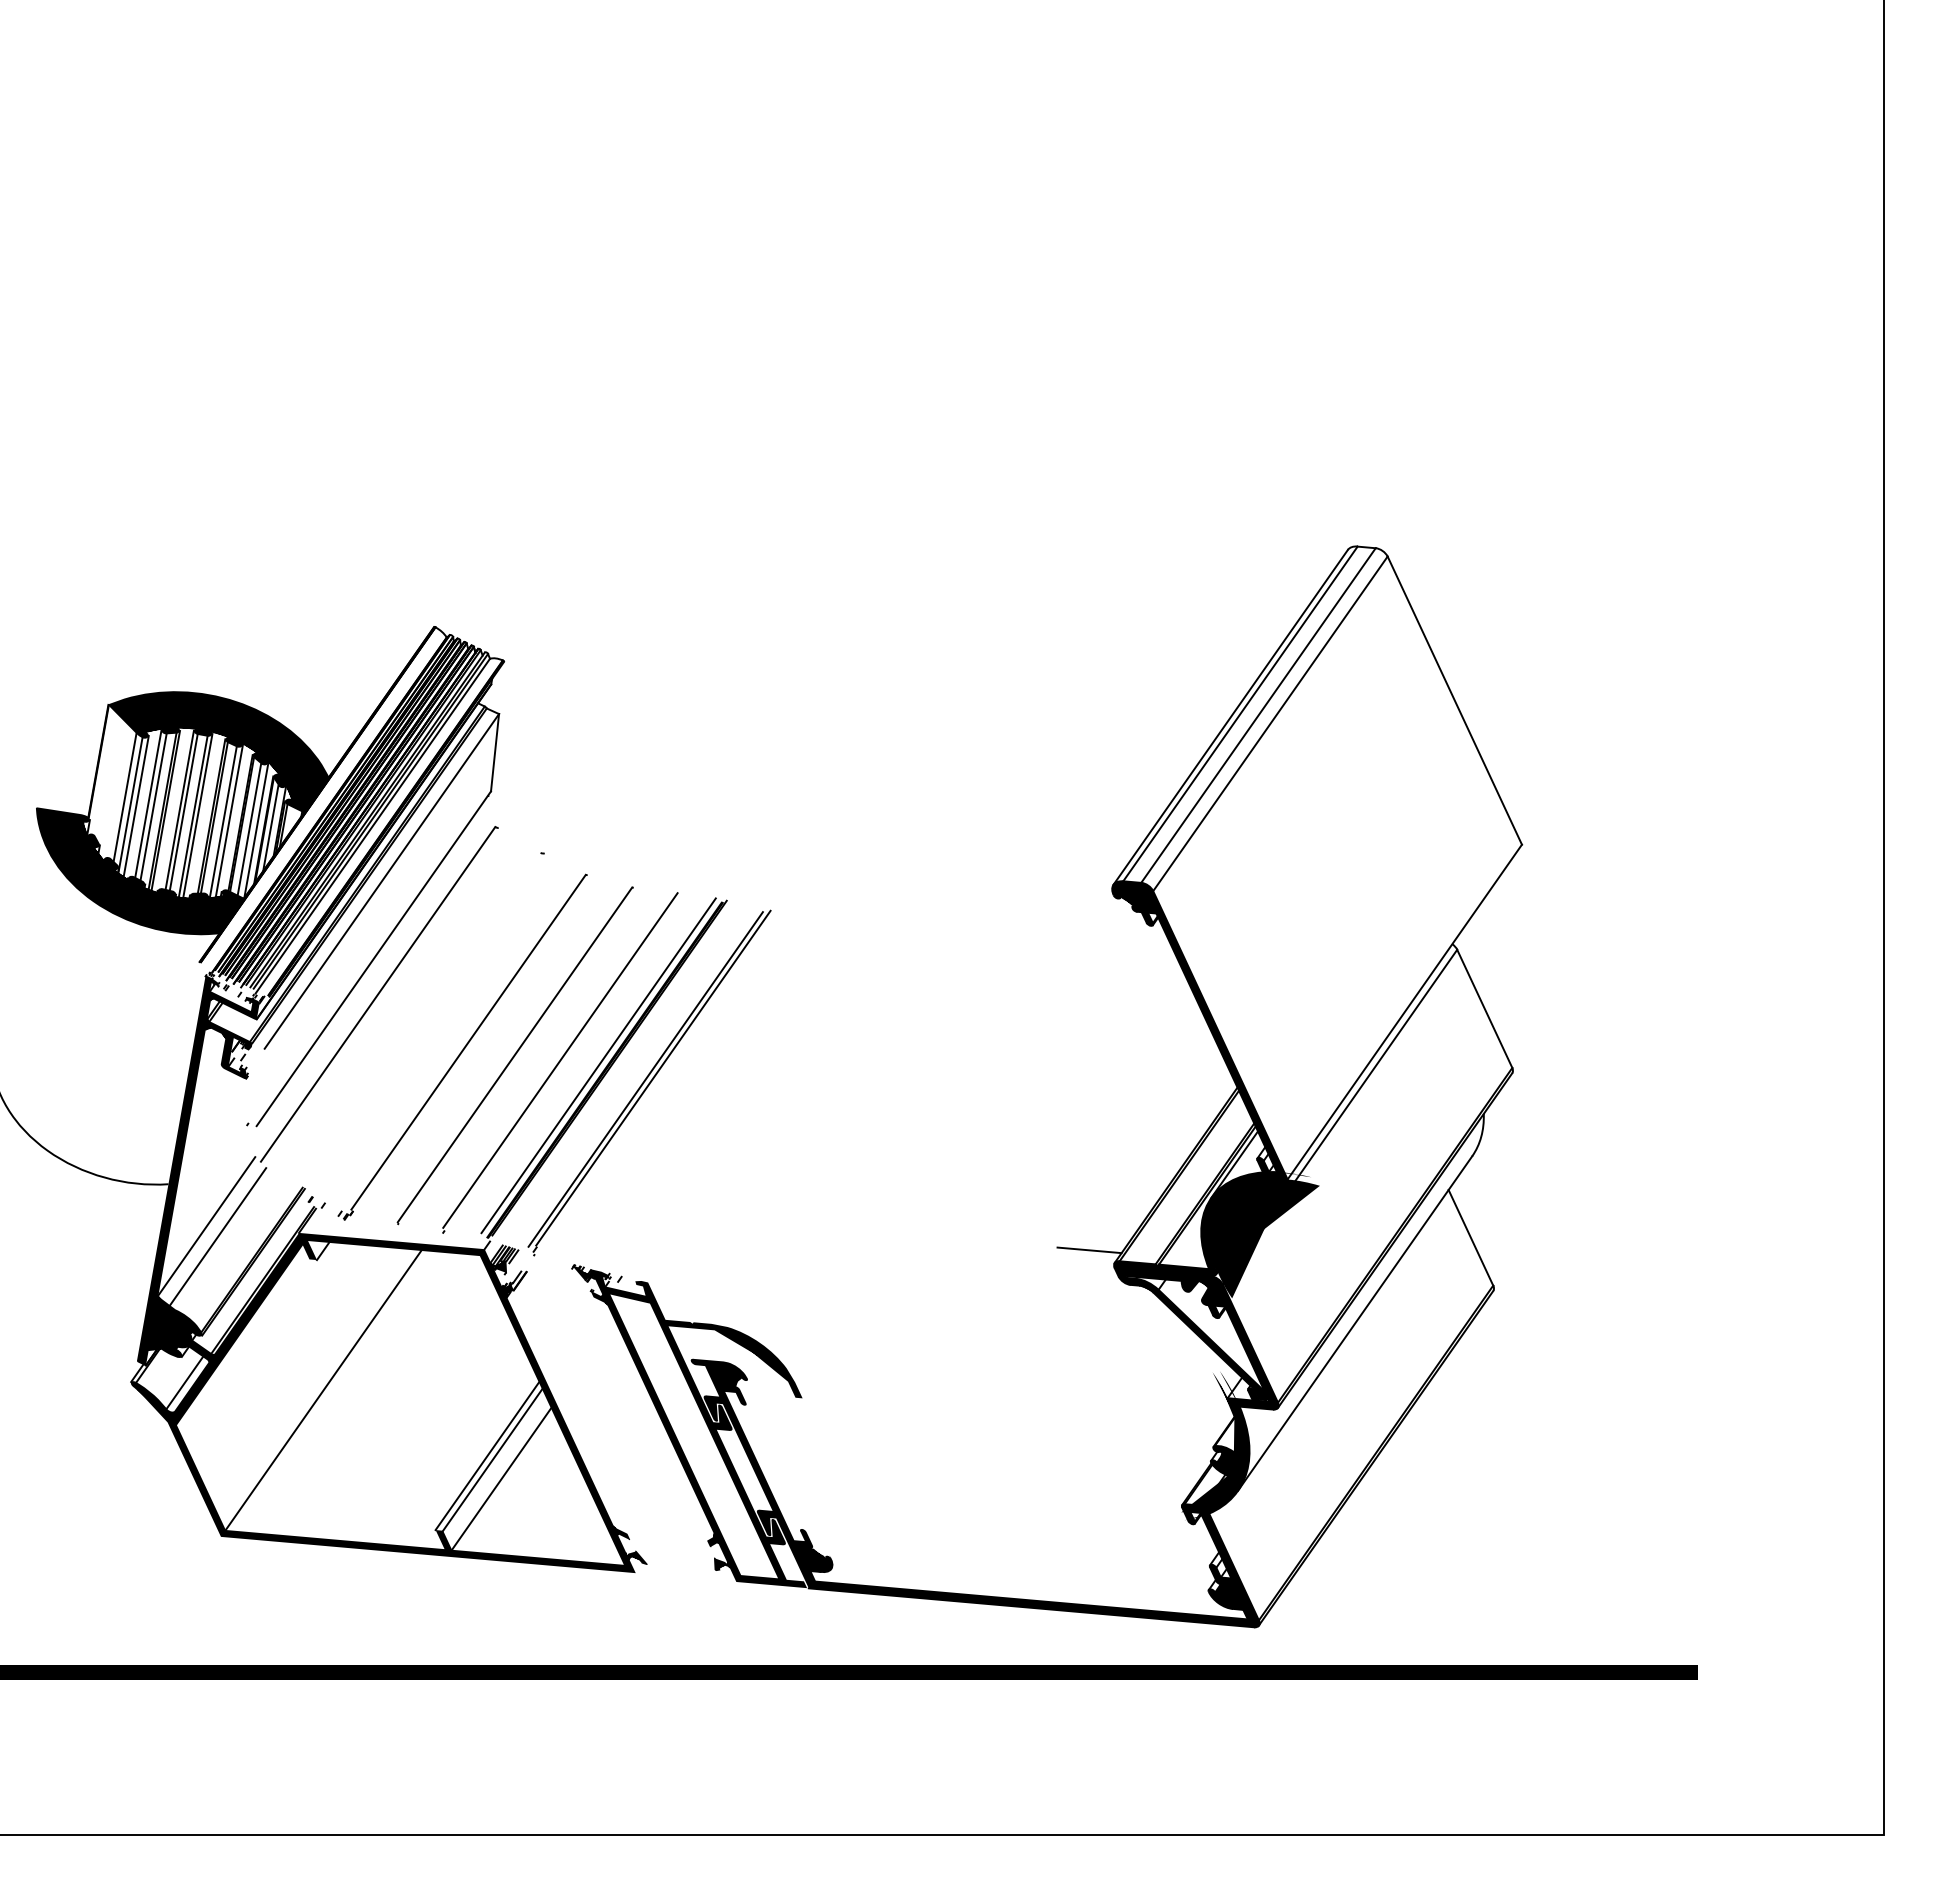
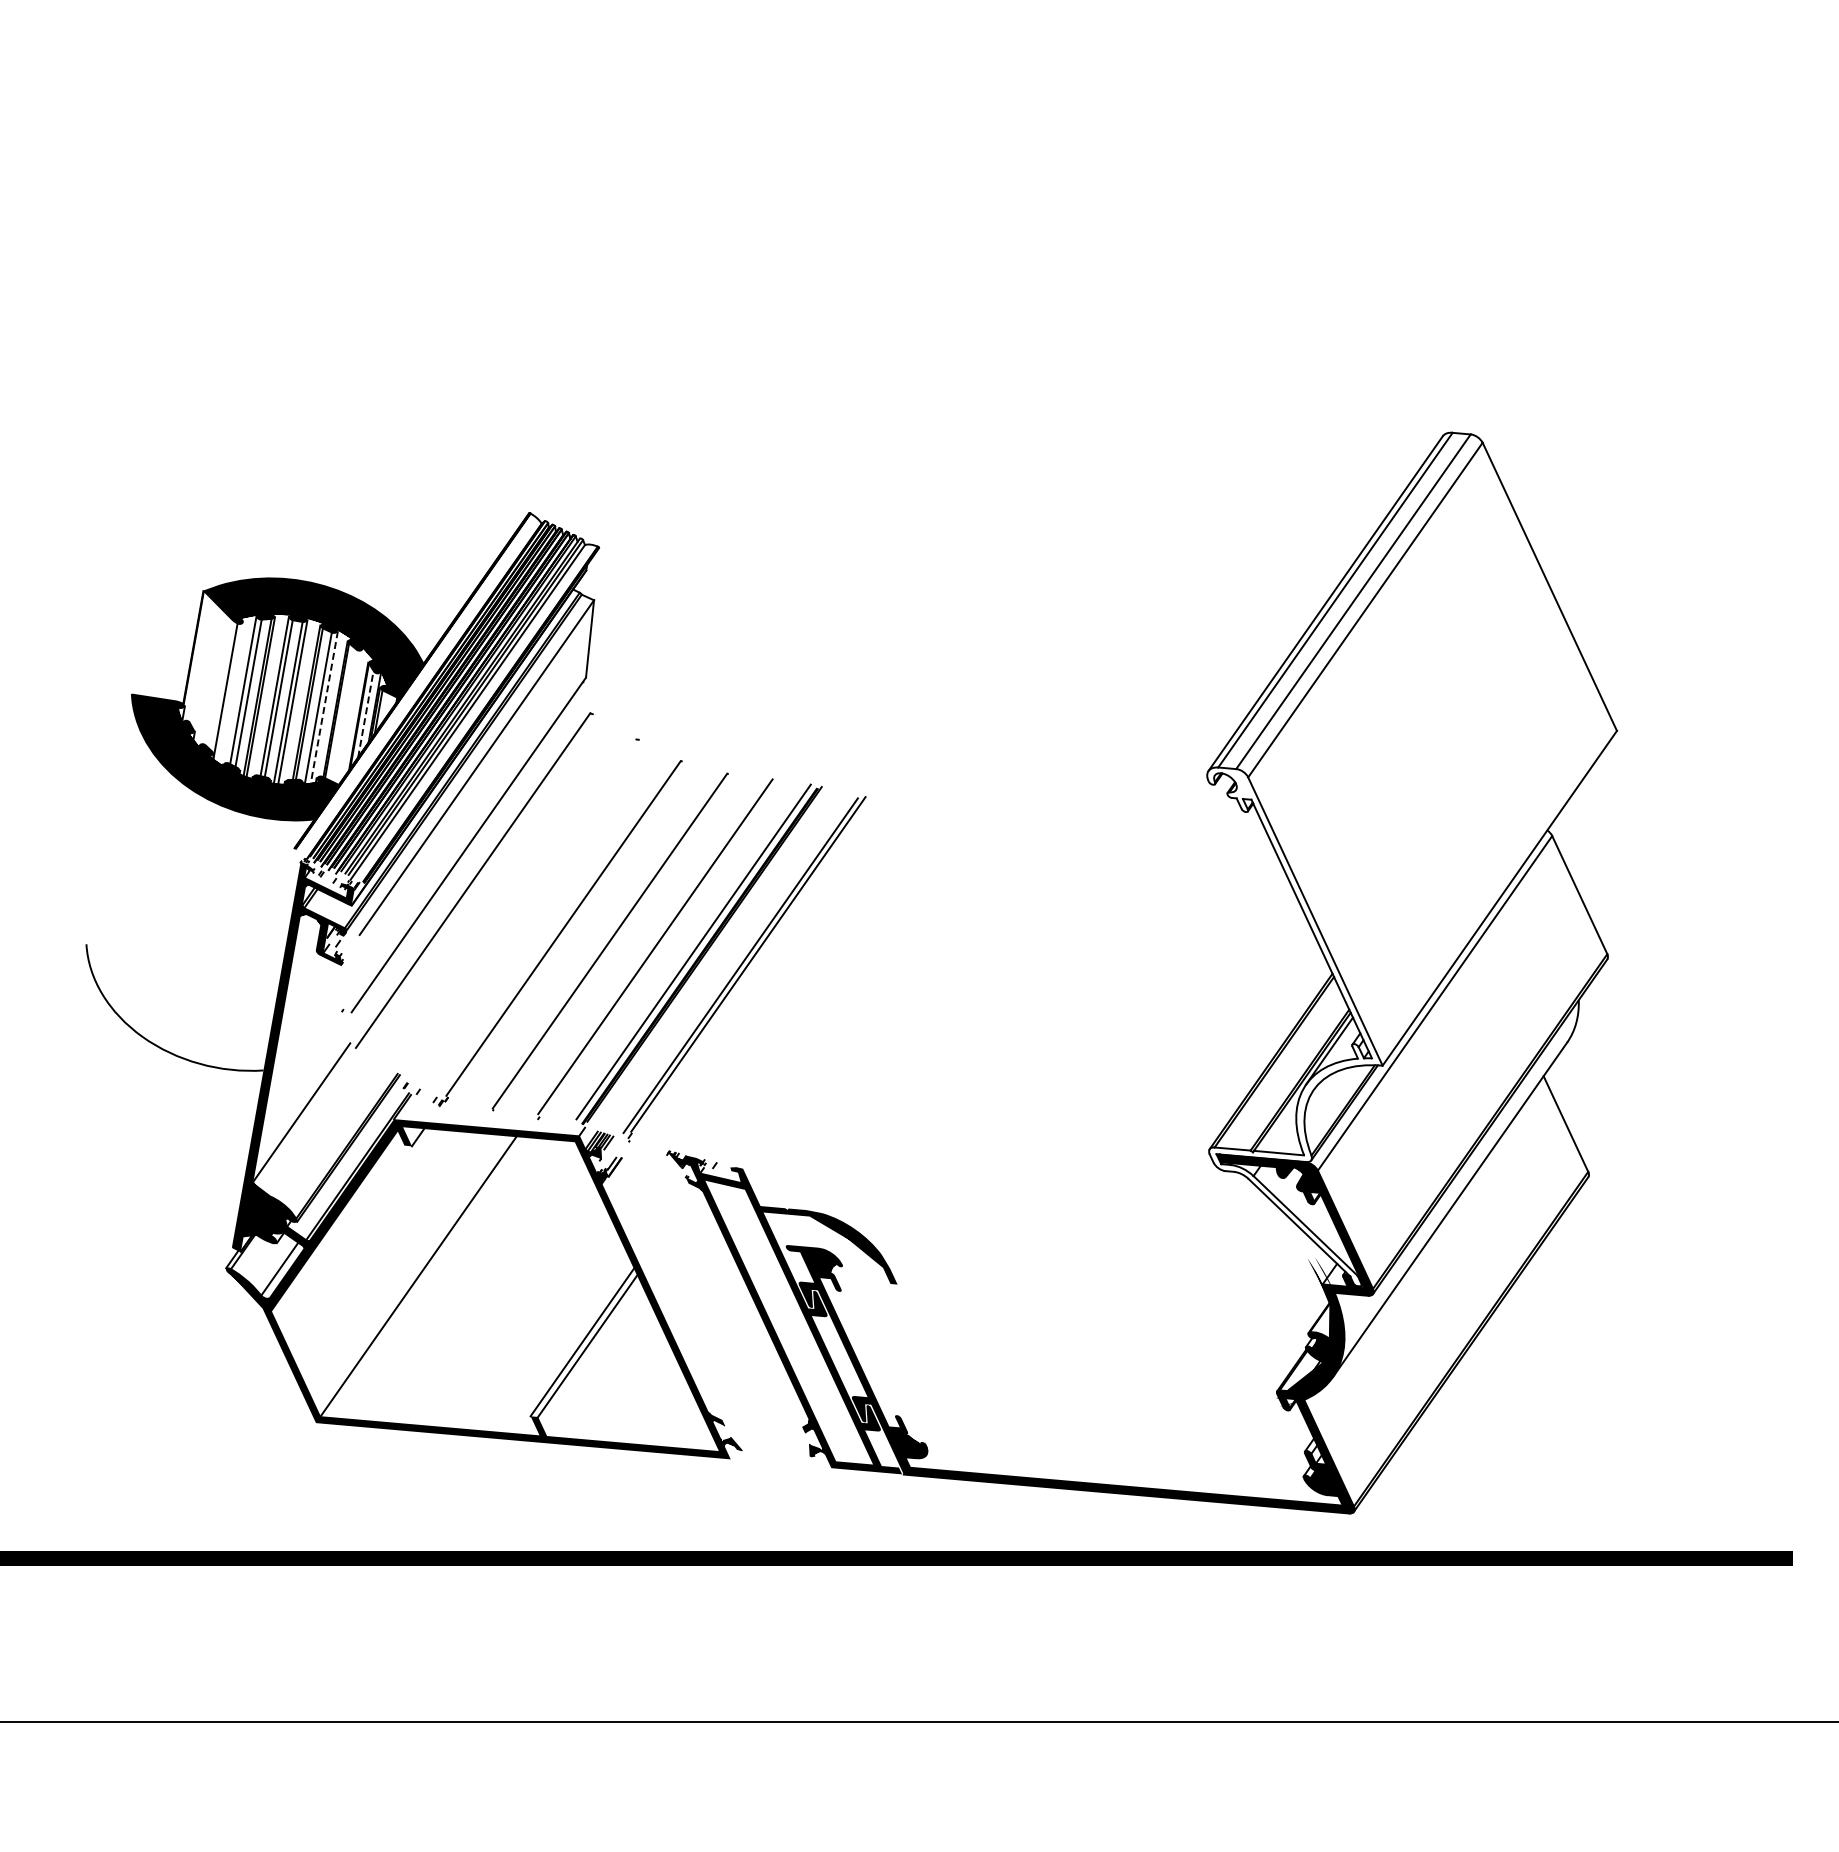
line: (124, 796) -> (219, 682), removed
line: (134, 811) -> (229, 697), removed
line: (228, 828) -> (323, 714), solid -> dashed
line: (270, 828) -> (365, 714), solid -> dashed
line: (249, 829) -> (344, 715), removed
line: (256, 829) -> (351, 715), removed
fill: (1215, 1140) -> (1310, 1026), removed
line: (217, 1237) -> (312, 1123), removed
line: (1089, 1250) -> (1184, 1136), removed
line: (501, 1478) -> (596, 1364), removed

